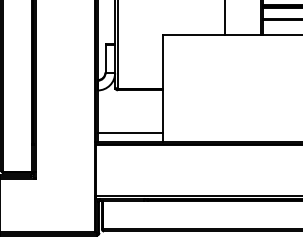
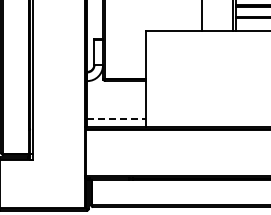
line: (131, 132) -> (117, 118), solid -> dashed

